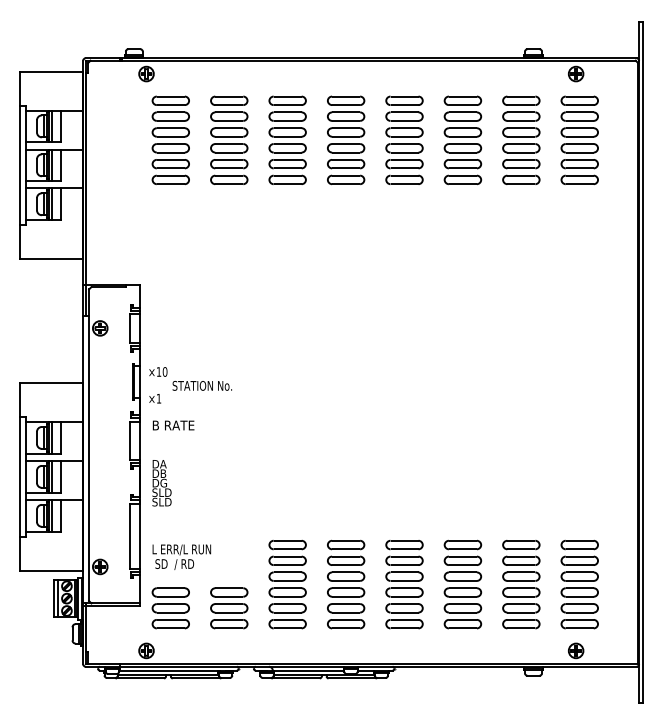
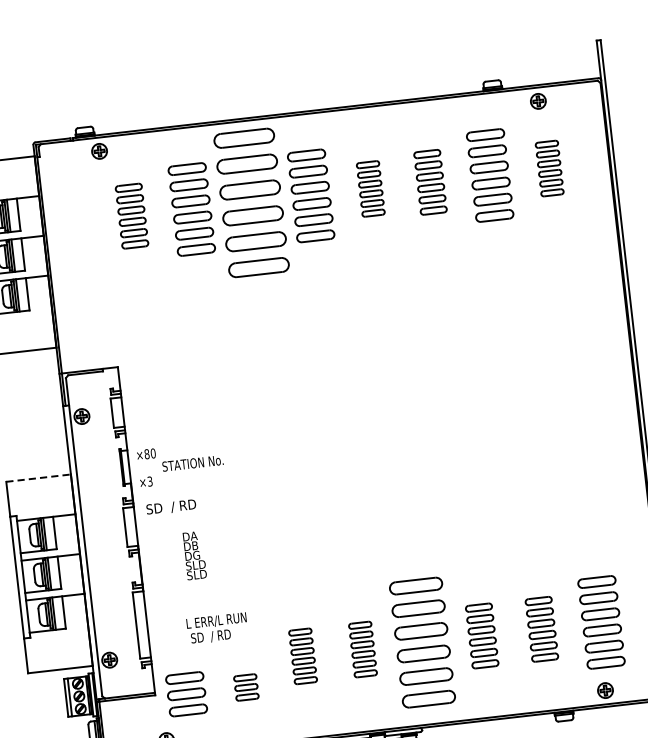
part: (170, 139) -> (131, 215), size x0.7
part: (287, 139) -> (251, 201), size x1.6
part: (404, 139) -> (370, 188), size x0.6
part: (579, 139) -> (549, 167), size x0.6
part: (462, 140) -> (430, 182), size x0.7
text: (158, 371) -> (146, 453), ×10 -> ×80
line: (51, 383) -> (38, 478), solid -> dashed
text: (158, 398) -> (149, 481), ×1 -> ×3
text: (176, 425) -> (171, 506), B RATE -> SD  / RD
text: (161, 483) -> (194, 555), moved
text: (181, 556) -> (216, 627), moved
part: (287, 584) -> (302, 656), size x0.6
part: (346, 584) -> (363, 649), size x0.6
part: (404, 584) -> (422, 642), size x1.4
part: (462, 584) -> (481, 635), size x0.7
part: (521, 584) -> (542, 629), size x0.7
part: (229, 608) -> (246, 687), size x0.6

